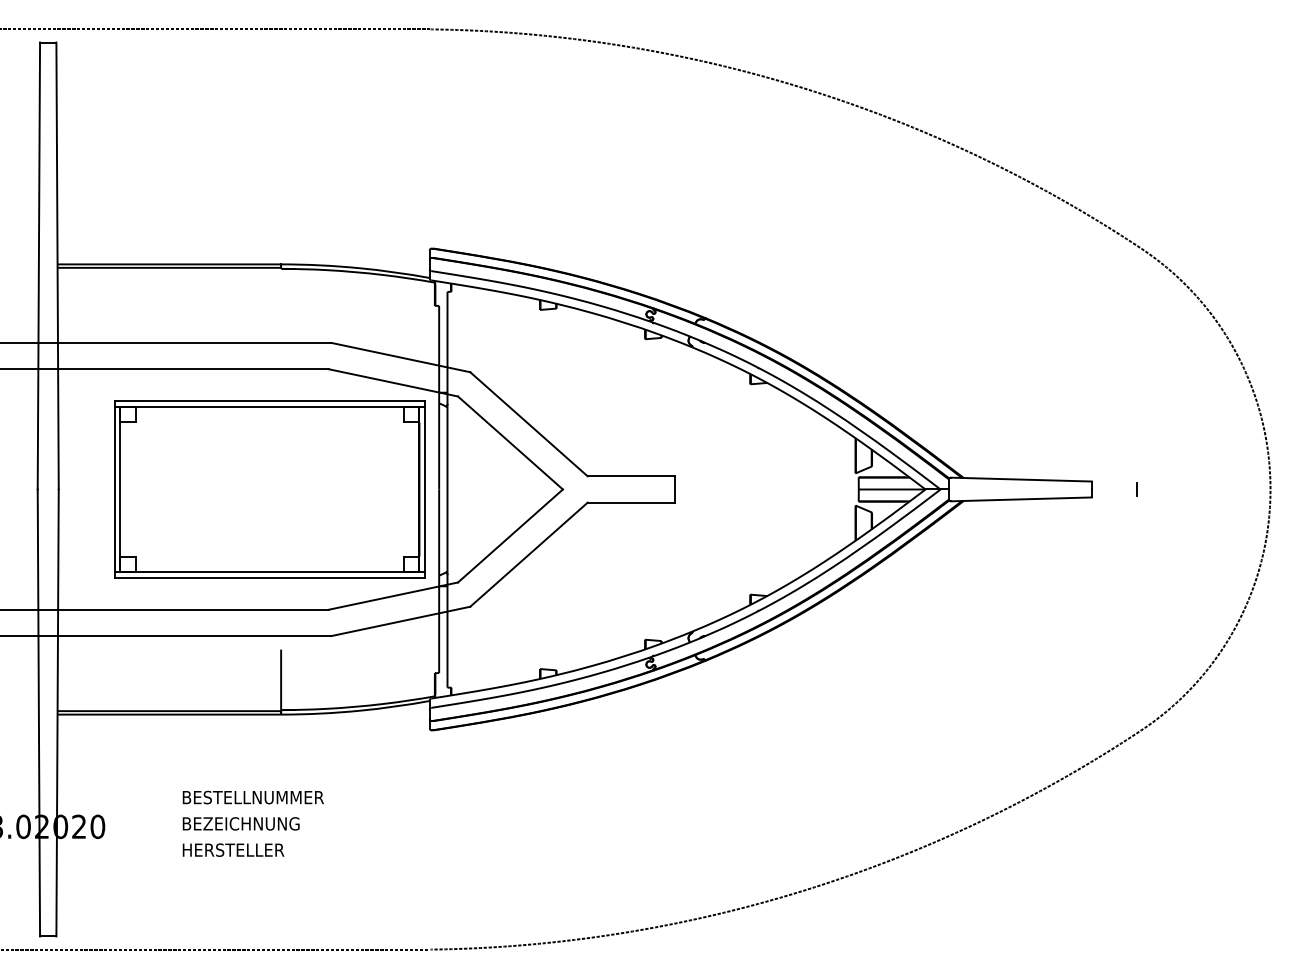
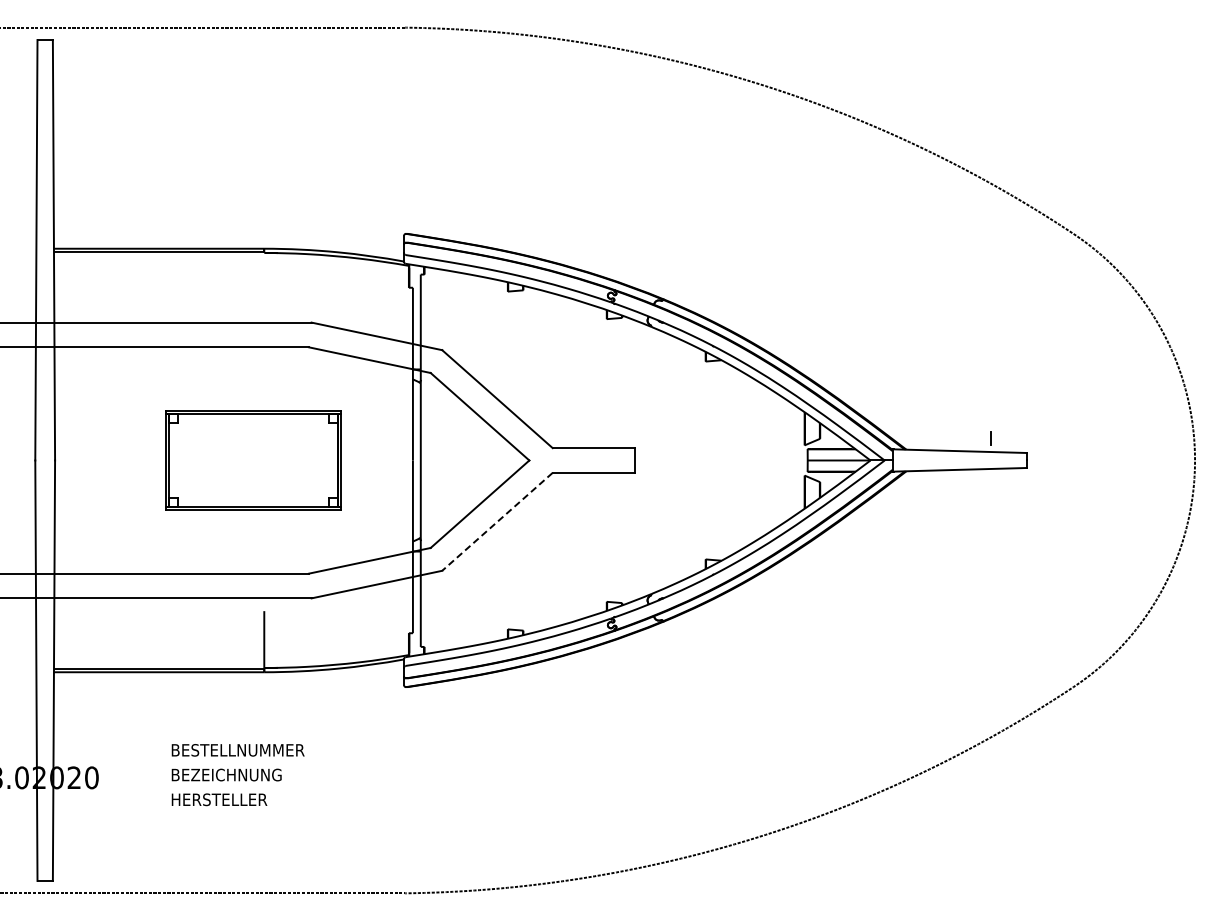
part: (269, 489) -> (253, 460), size x0.6
line: (1137, 489) -> (990, 438), moved
line: (529, 554) -> (497, 521), solid -> dashed

